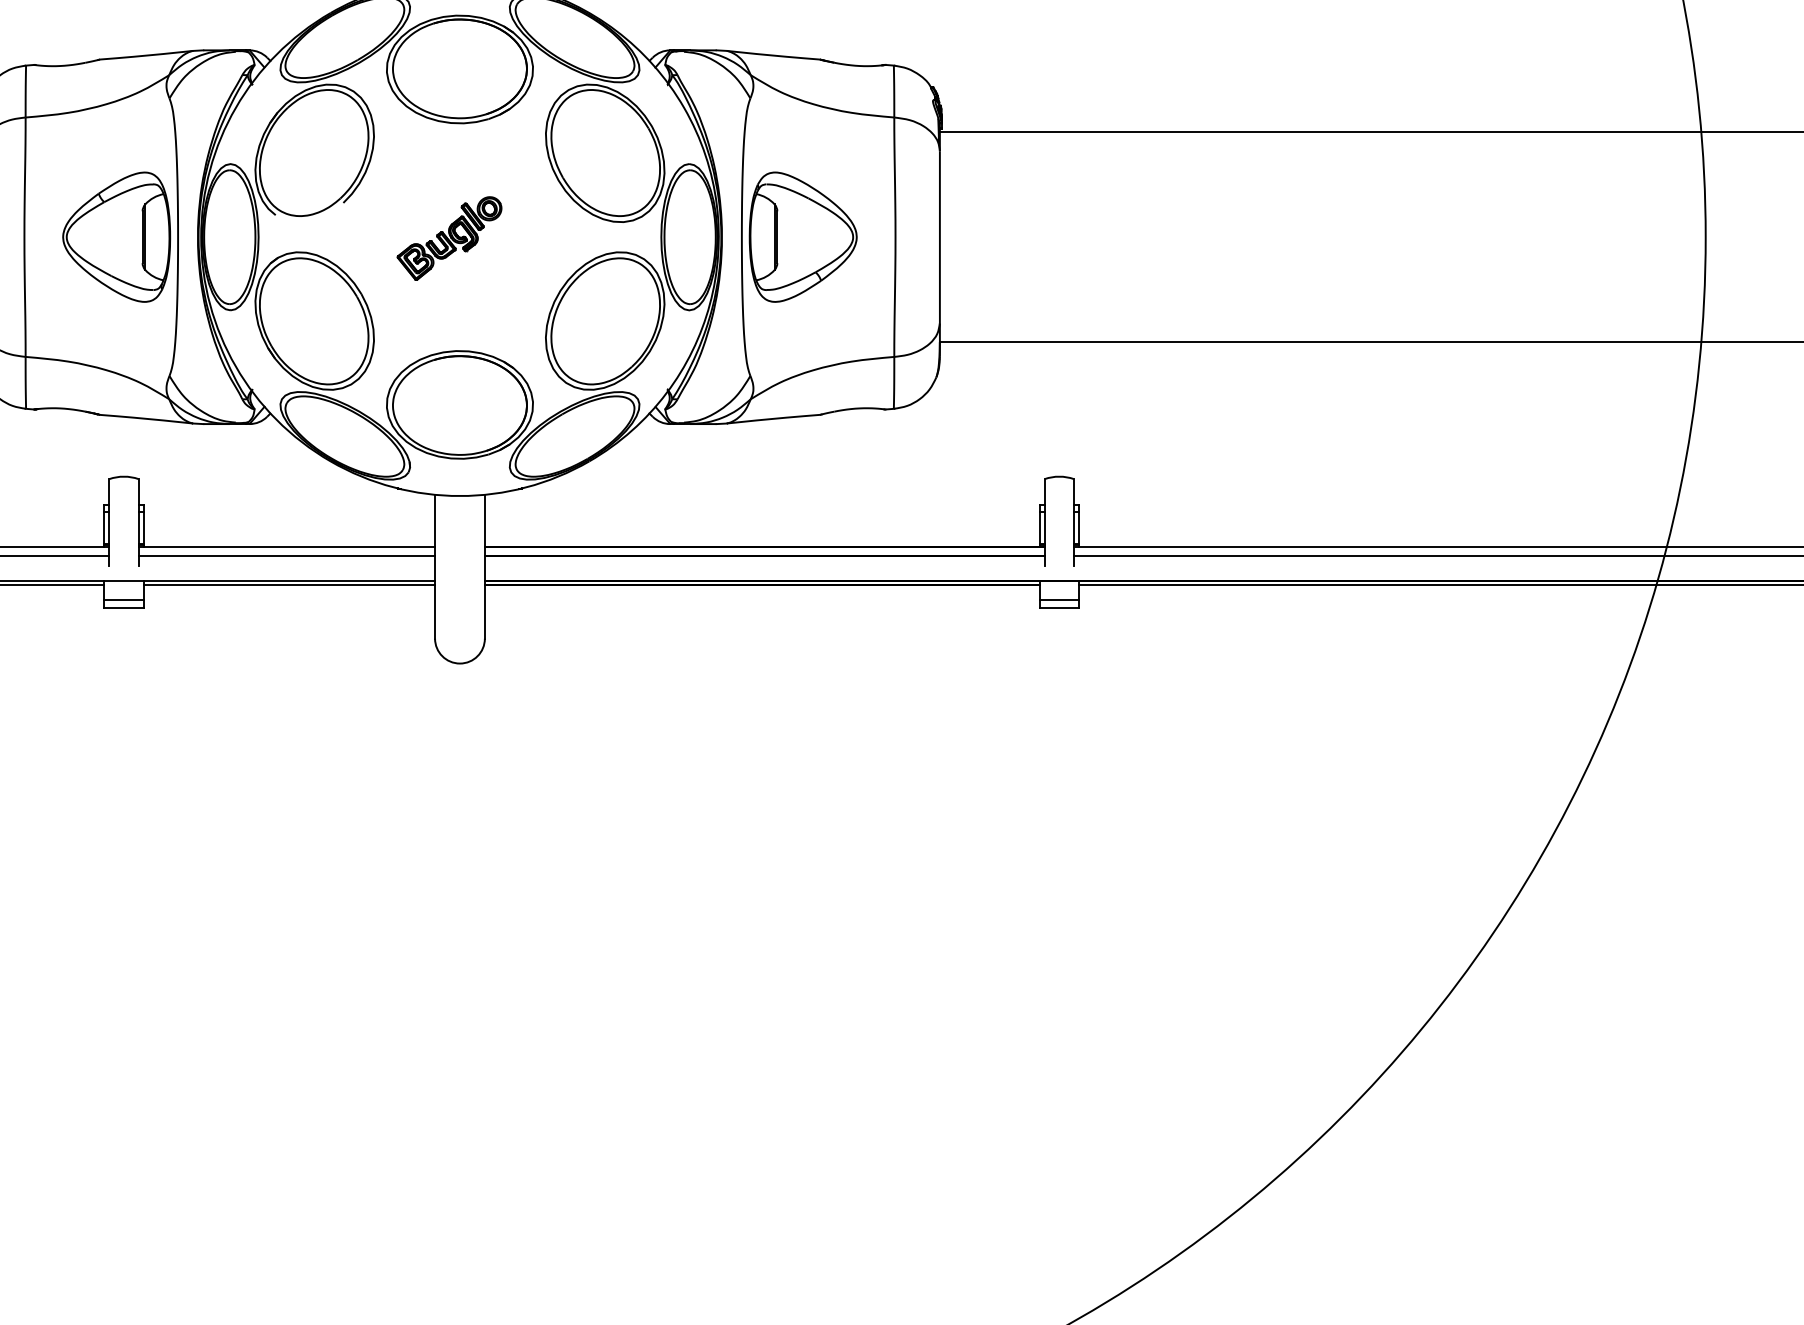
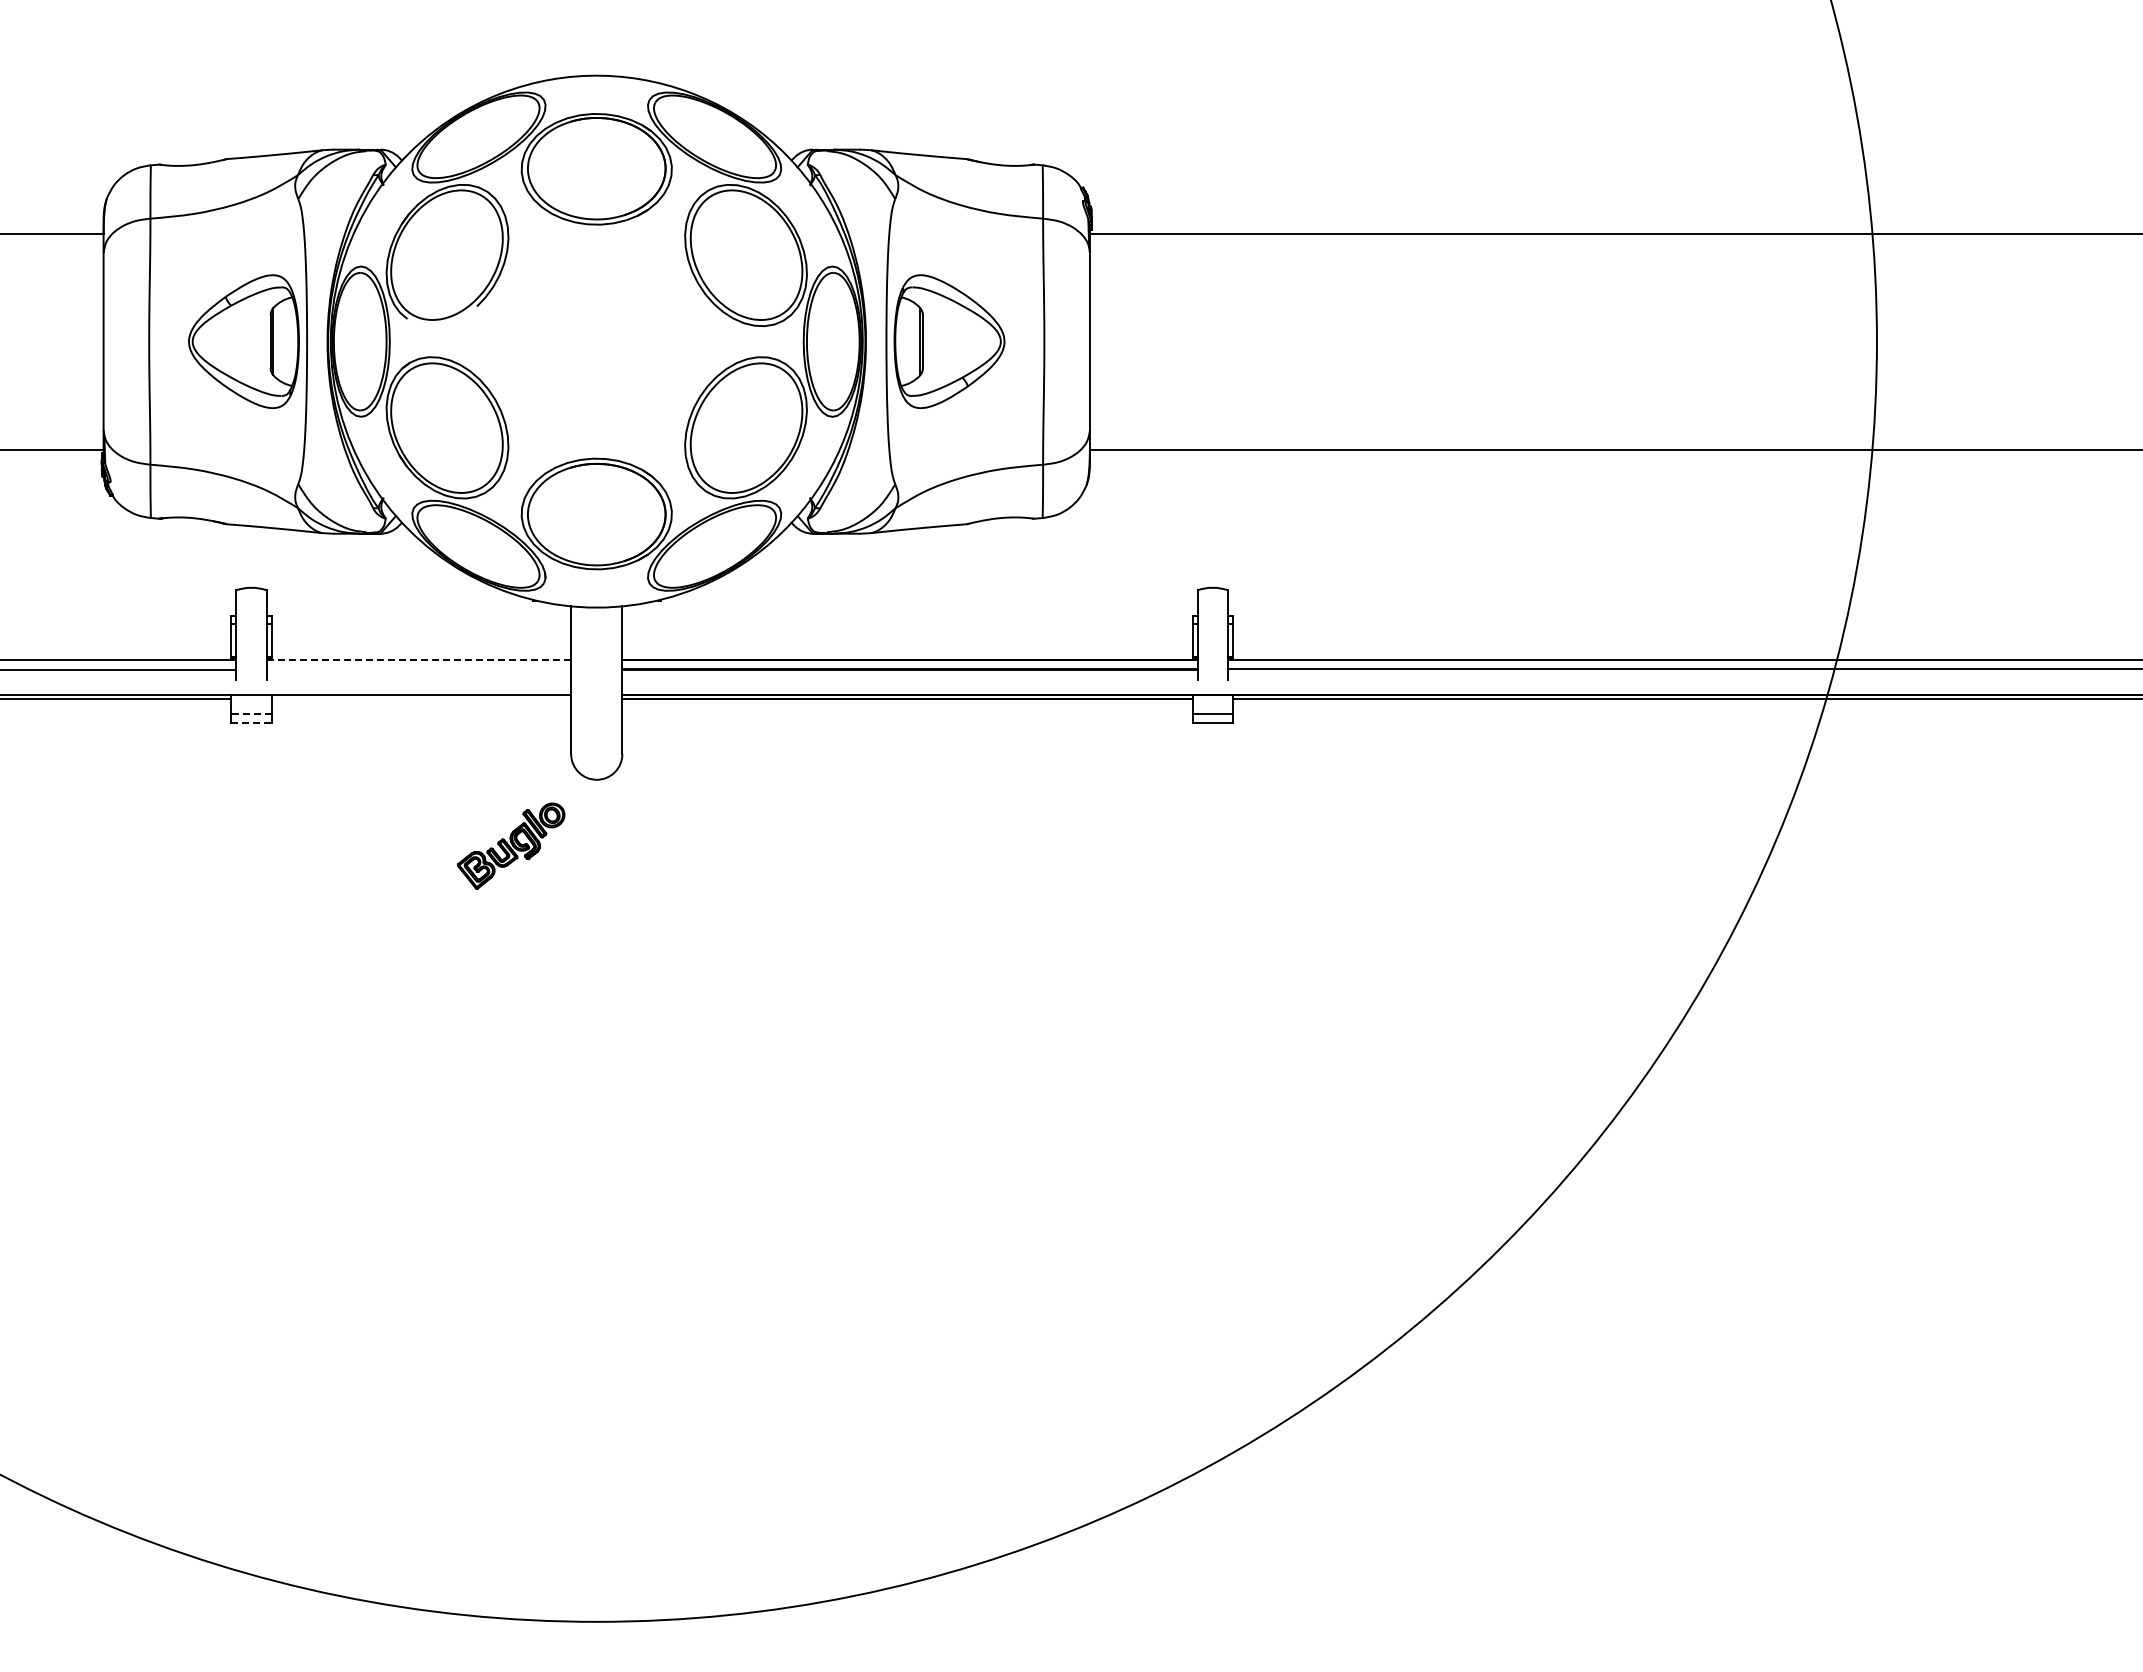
part: (448, 238) -> (510, 845), moved
line: (286, 547) -> (418, 660), solid -> dashed
line: (286, 556) -> (418, 669), removed
line: (289, 584) -> (421, 698), removed
line: (123, 600) -> (251, 714), solid -> dashed
line: (124, 607) -> (252, 722), solid -> dashed

